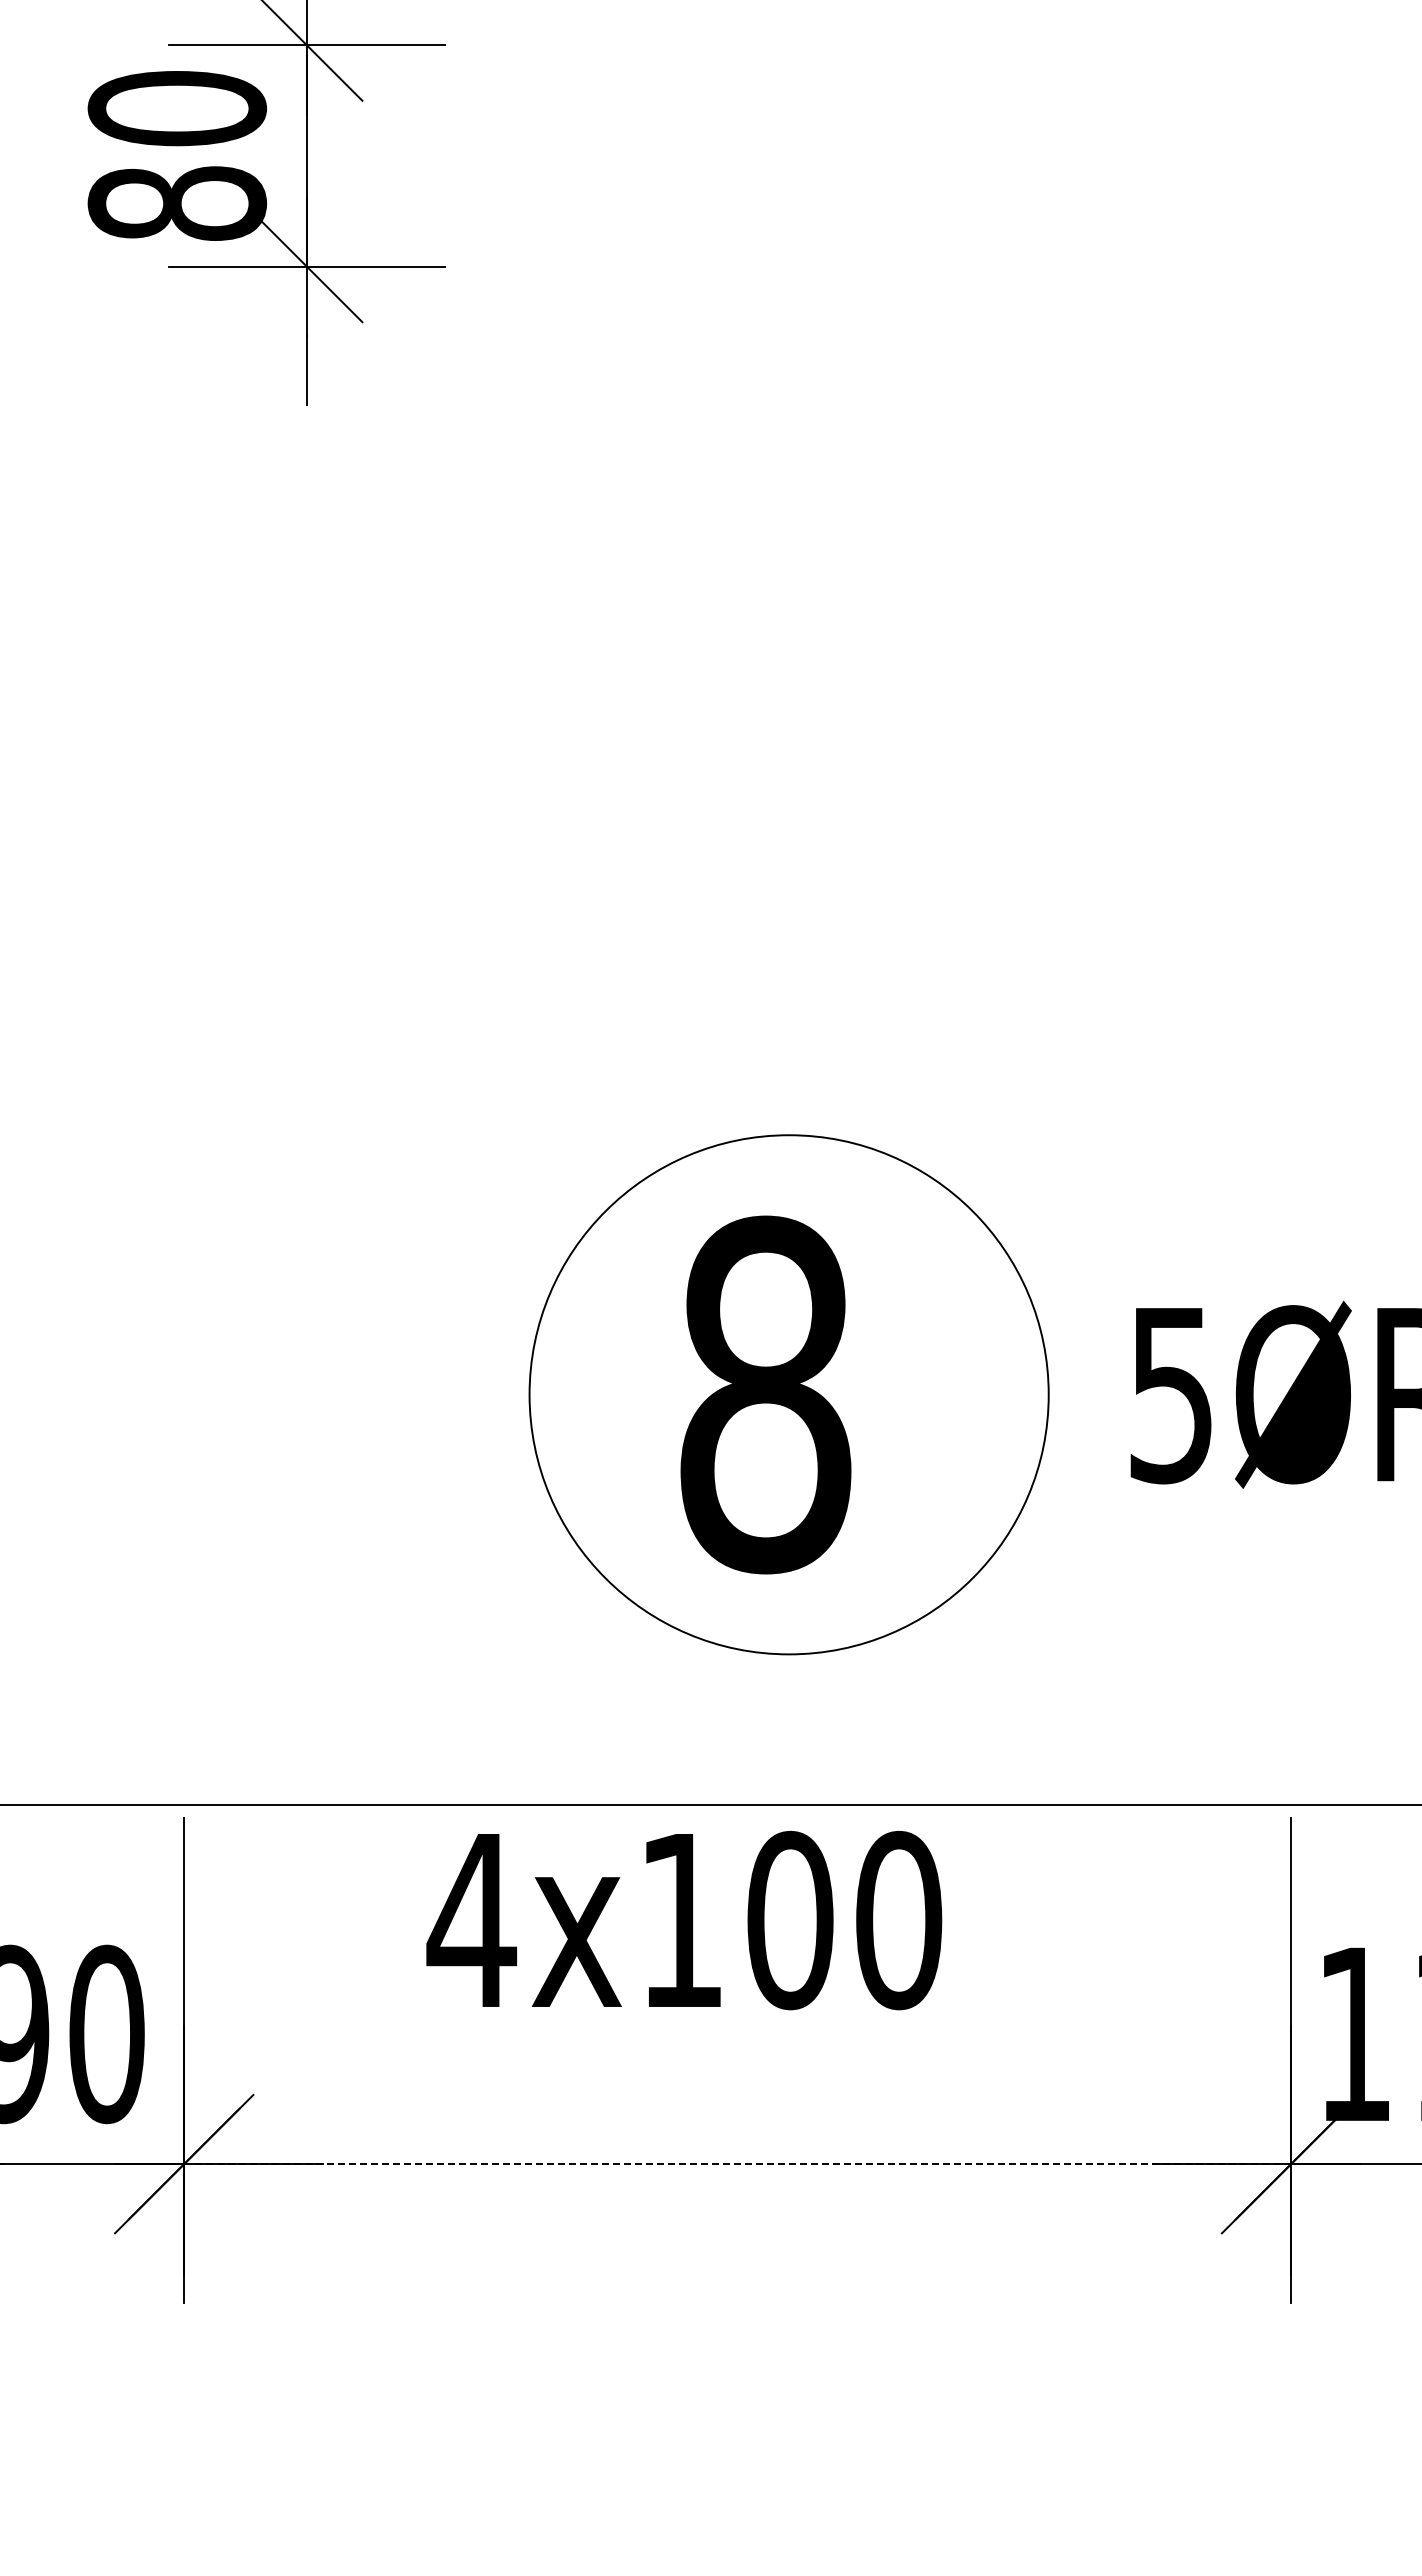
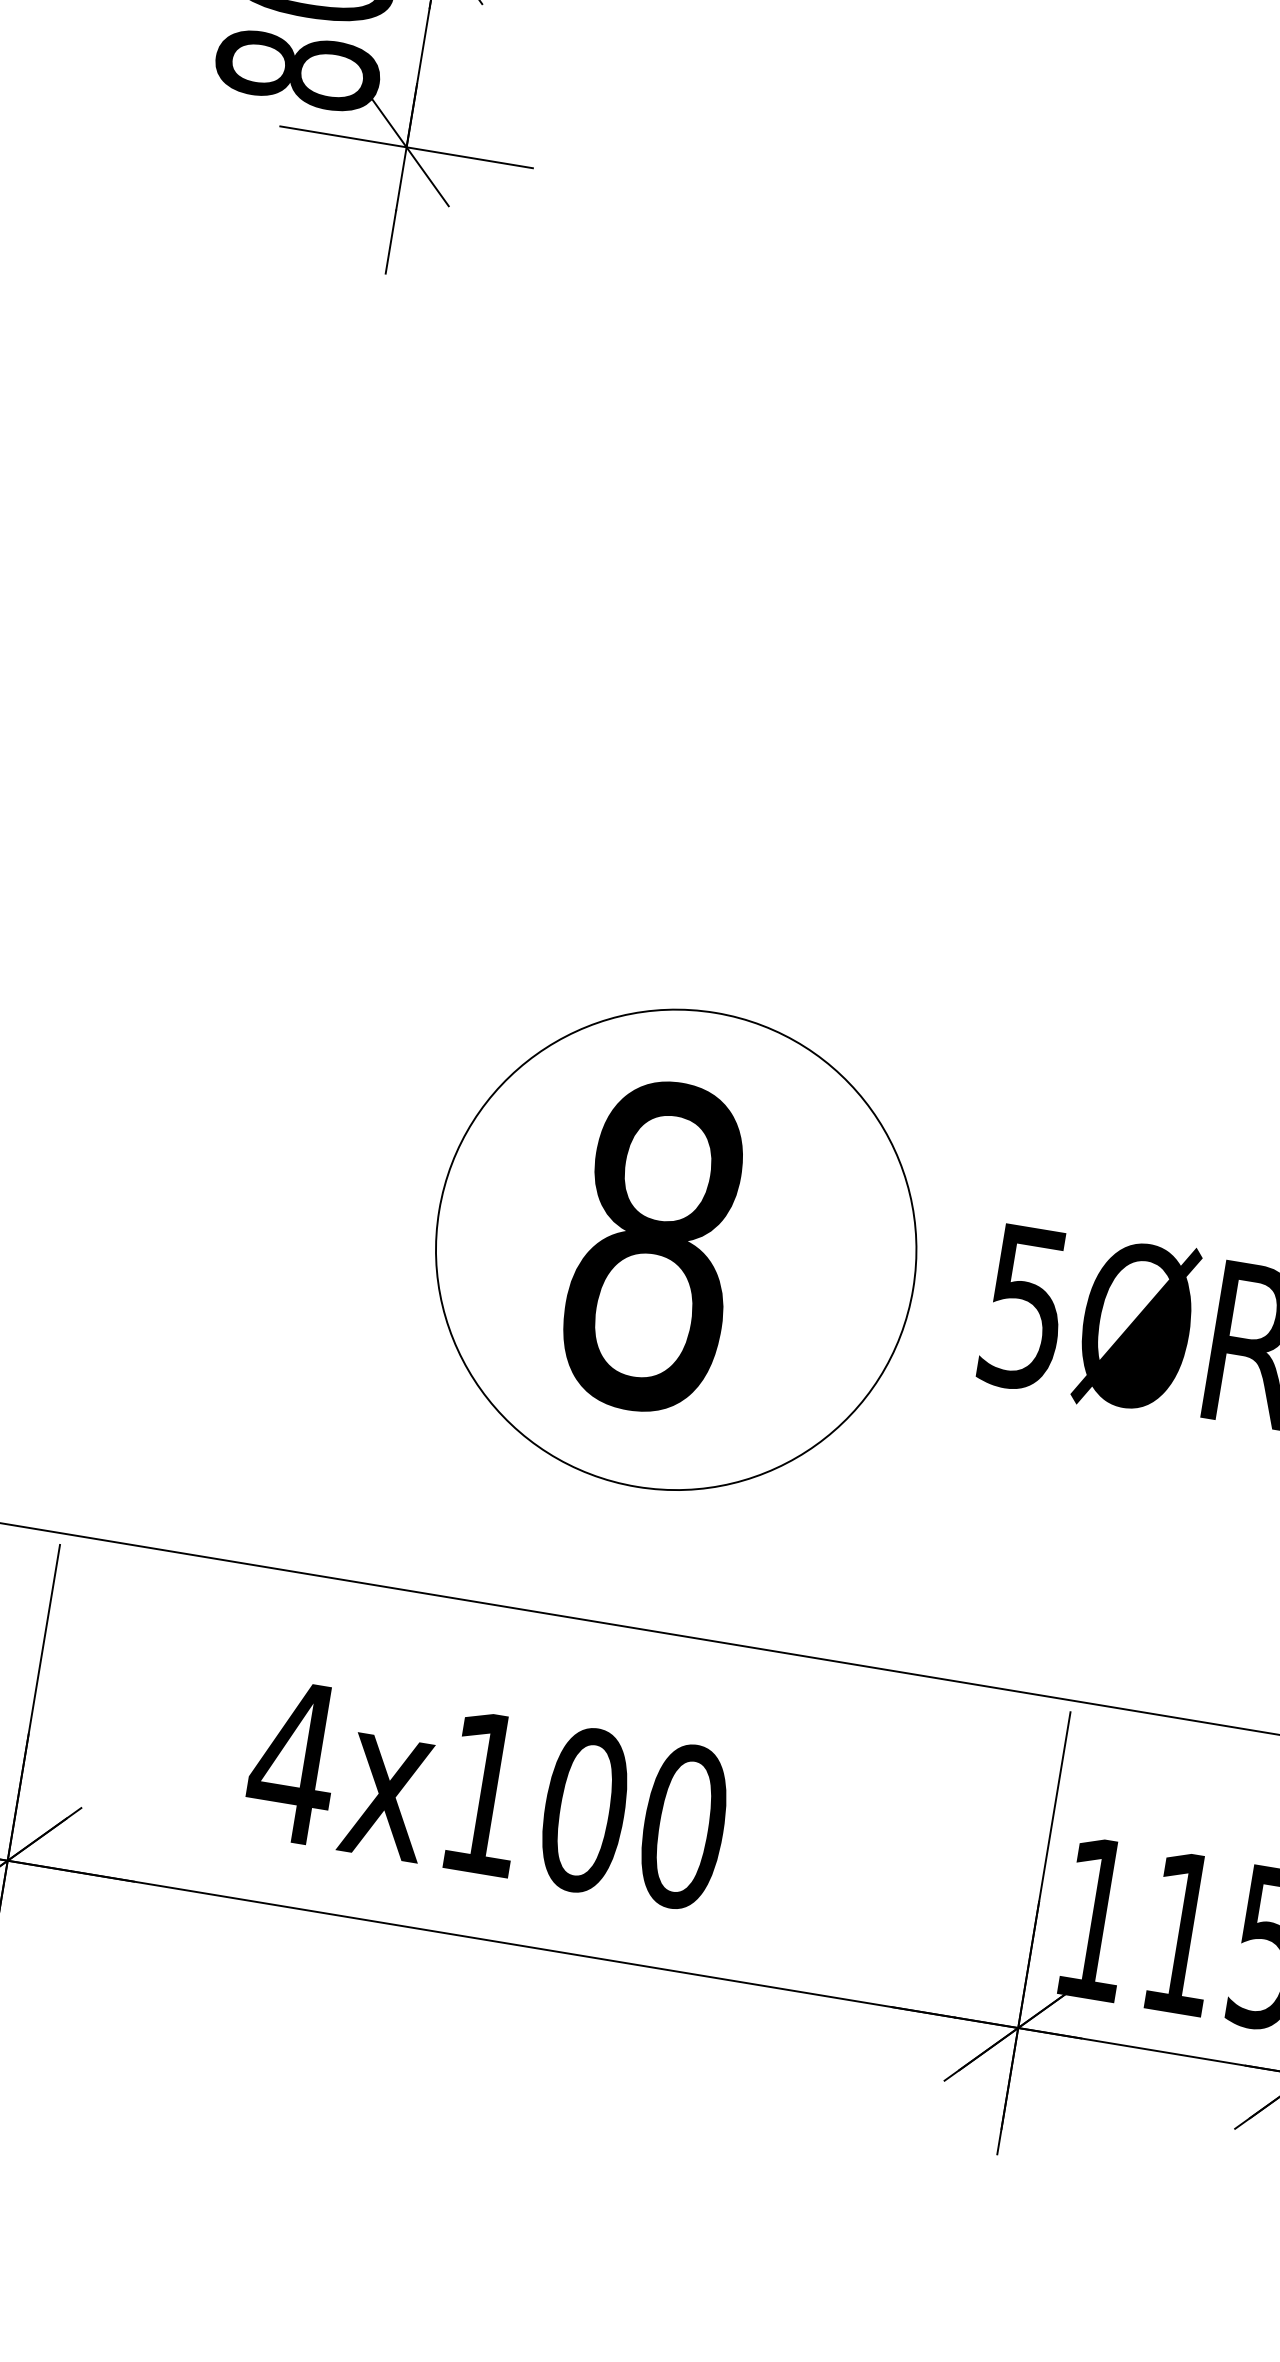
text: (684, 1920) -> (487, 1794), moved
line: (738, 2164) -> (513, 1944), dashed -> solid

